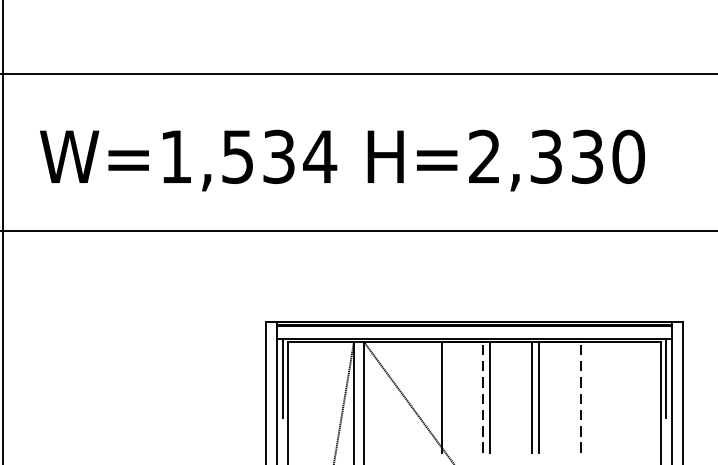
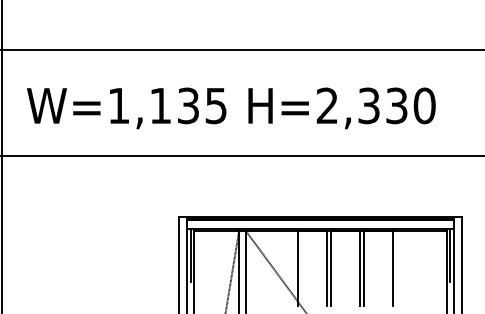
text: (279, 157) -> (188, 106), W=1,534 -> W=1,135
line: (483, 397) -> (326, 268), dashed -> solid
line: (581, 397) -> (392, 268), dashed -> solid

